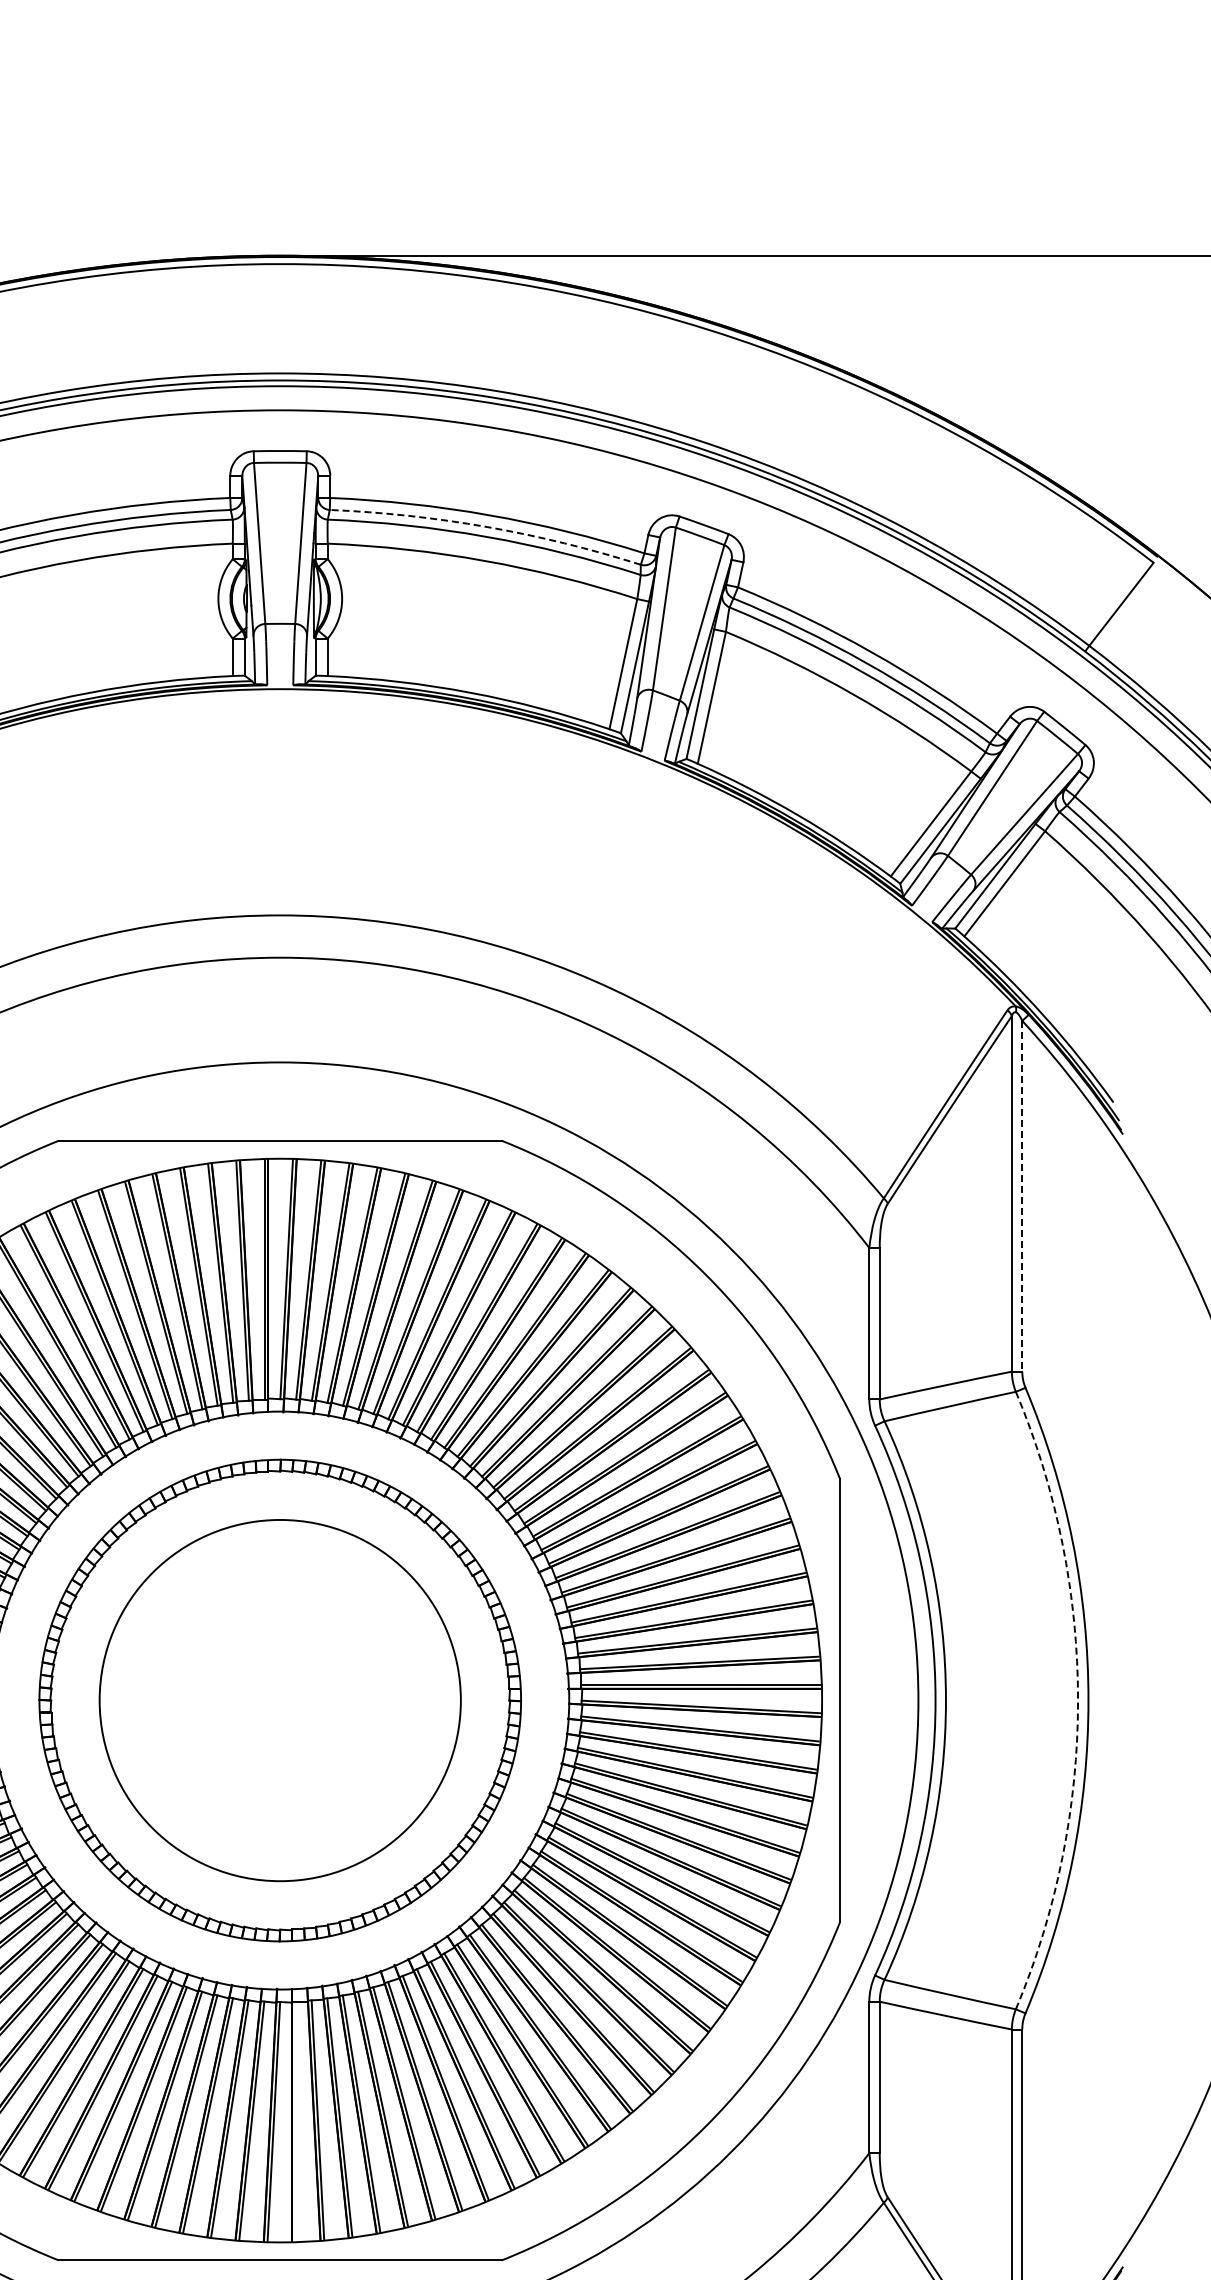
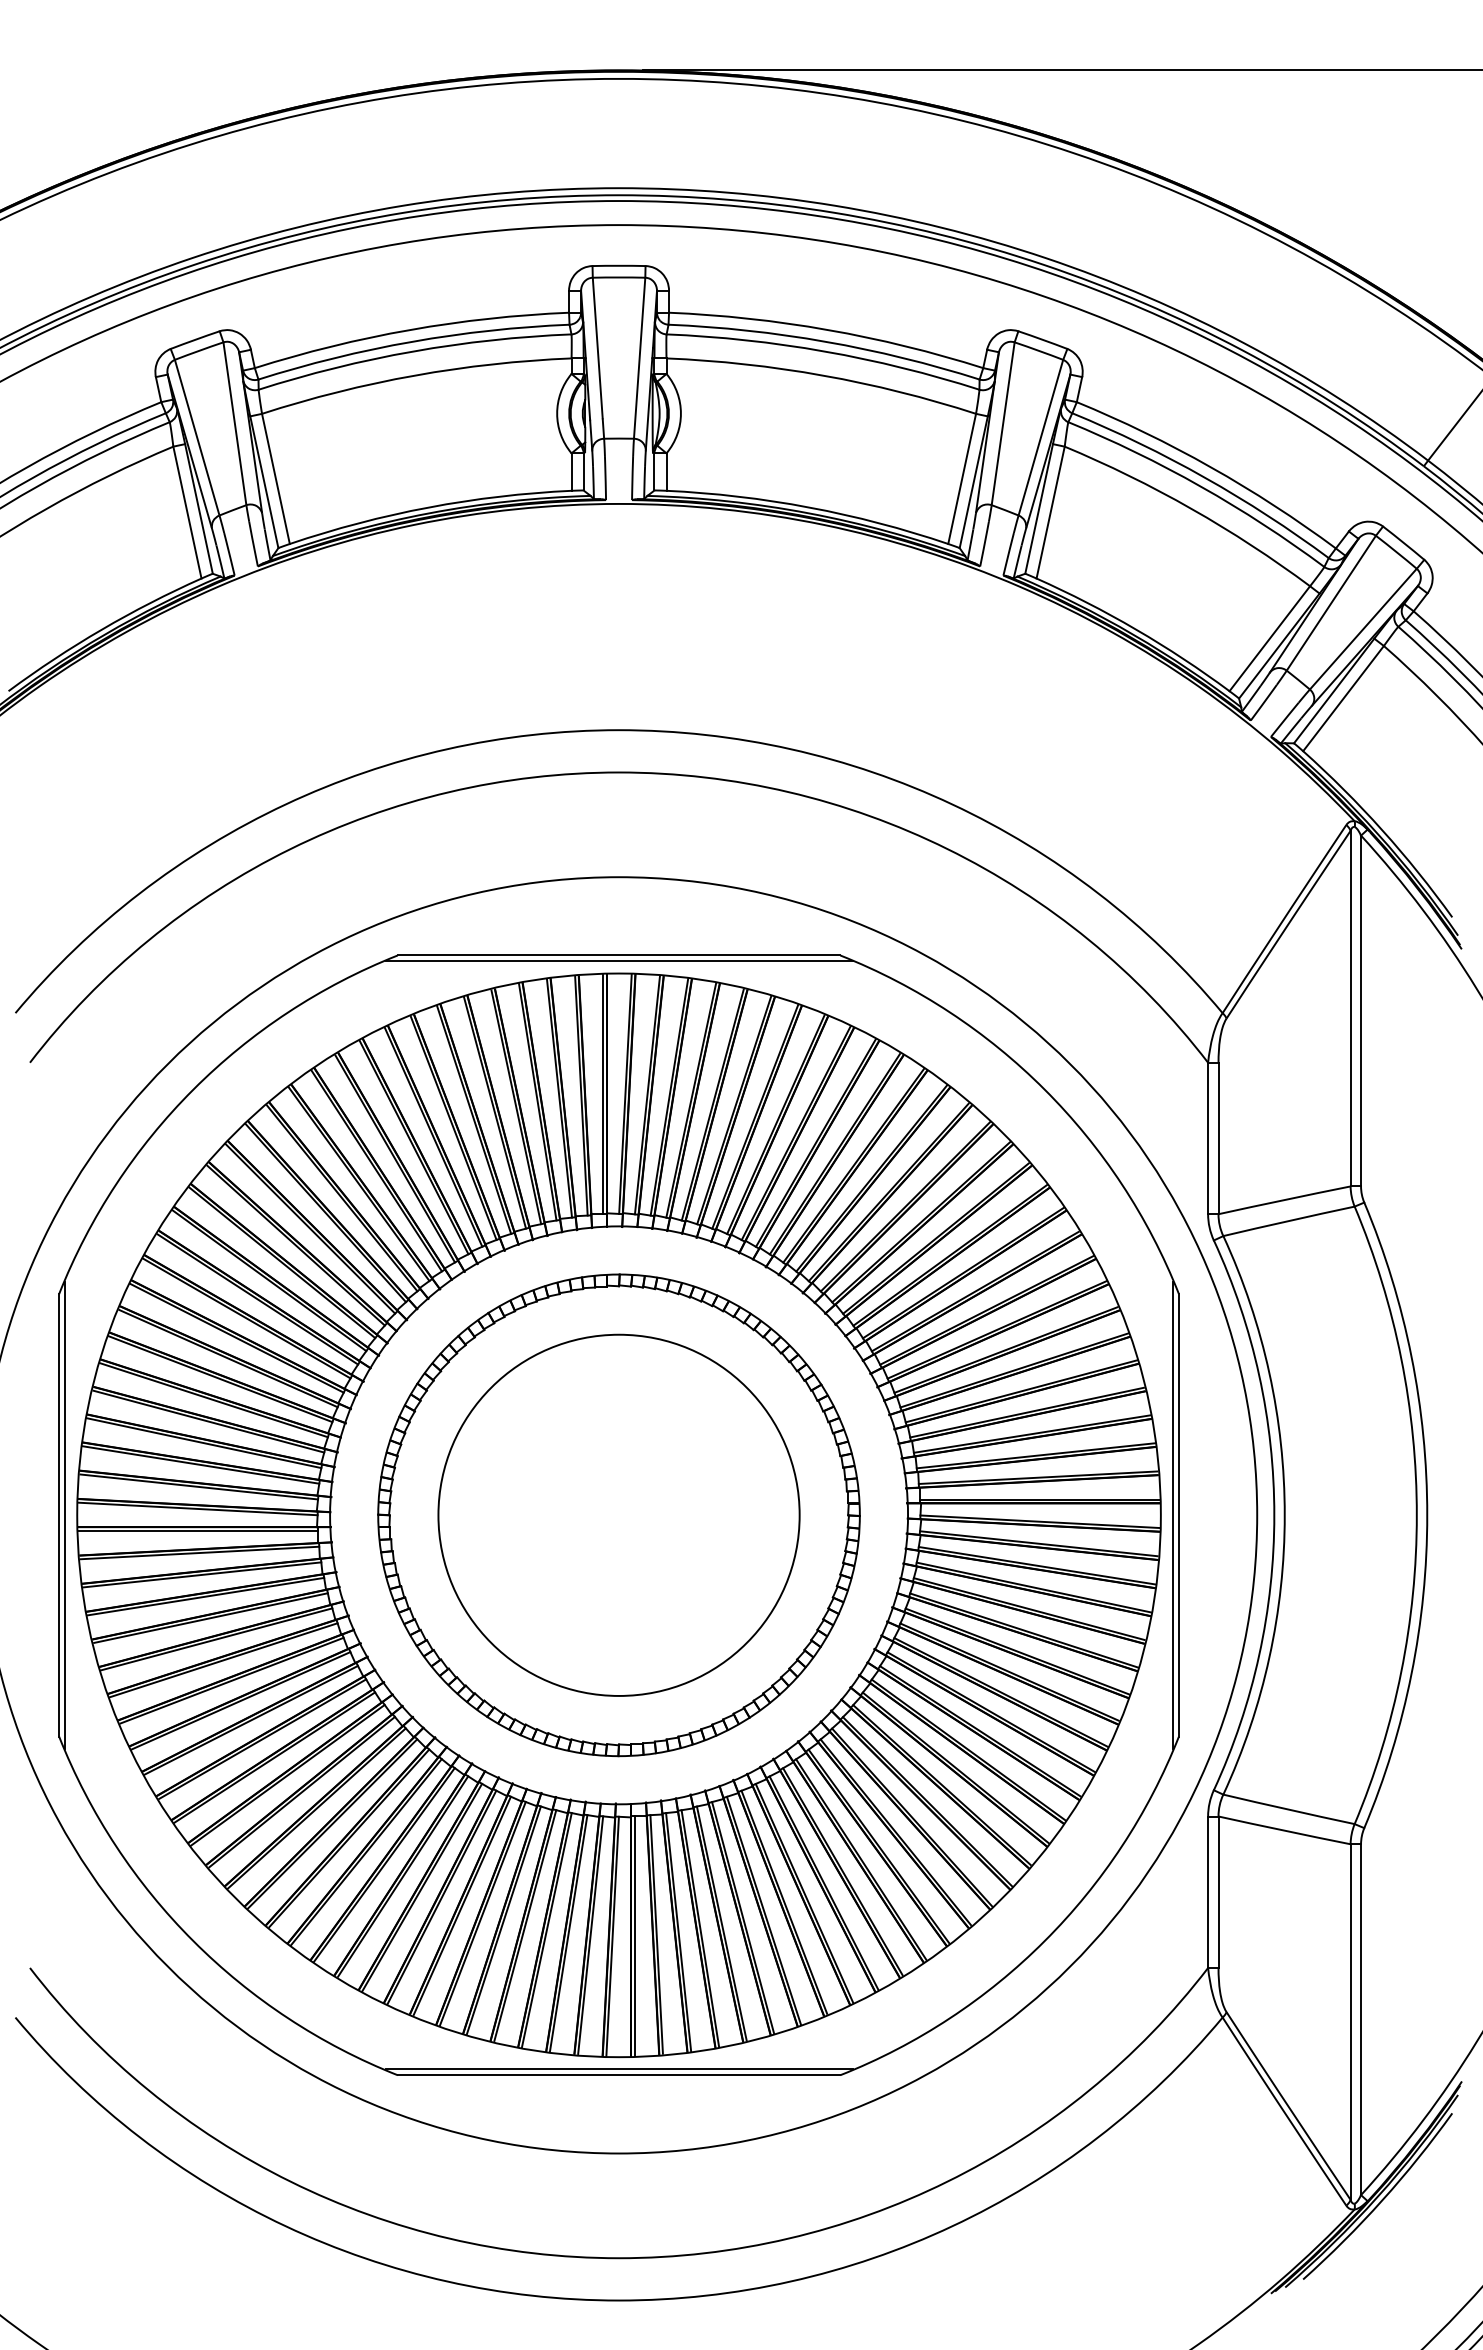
arc: (486, 526) -> (825, 341), dashed -> solid
line: (279, 1146) -> (618, 961), added
line: (1022, 1196) -> (1361, 1011), dashed -> solid
line: (833, 1699) -> (1172, 1514), added
arc: (1077, 1700) -> (1416, 1515), dashed -> solid
line: (295, 2121) -> (634, 1936), added
line: (279, 2254) -> (618, 2069), added

